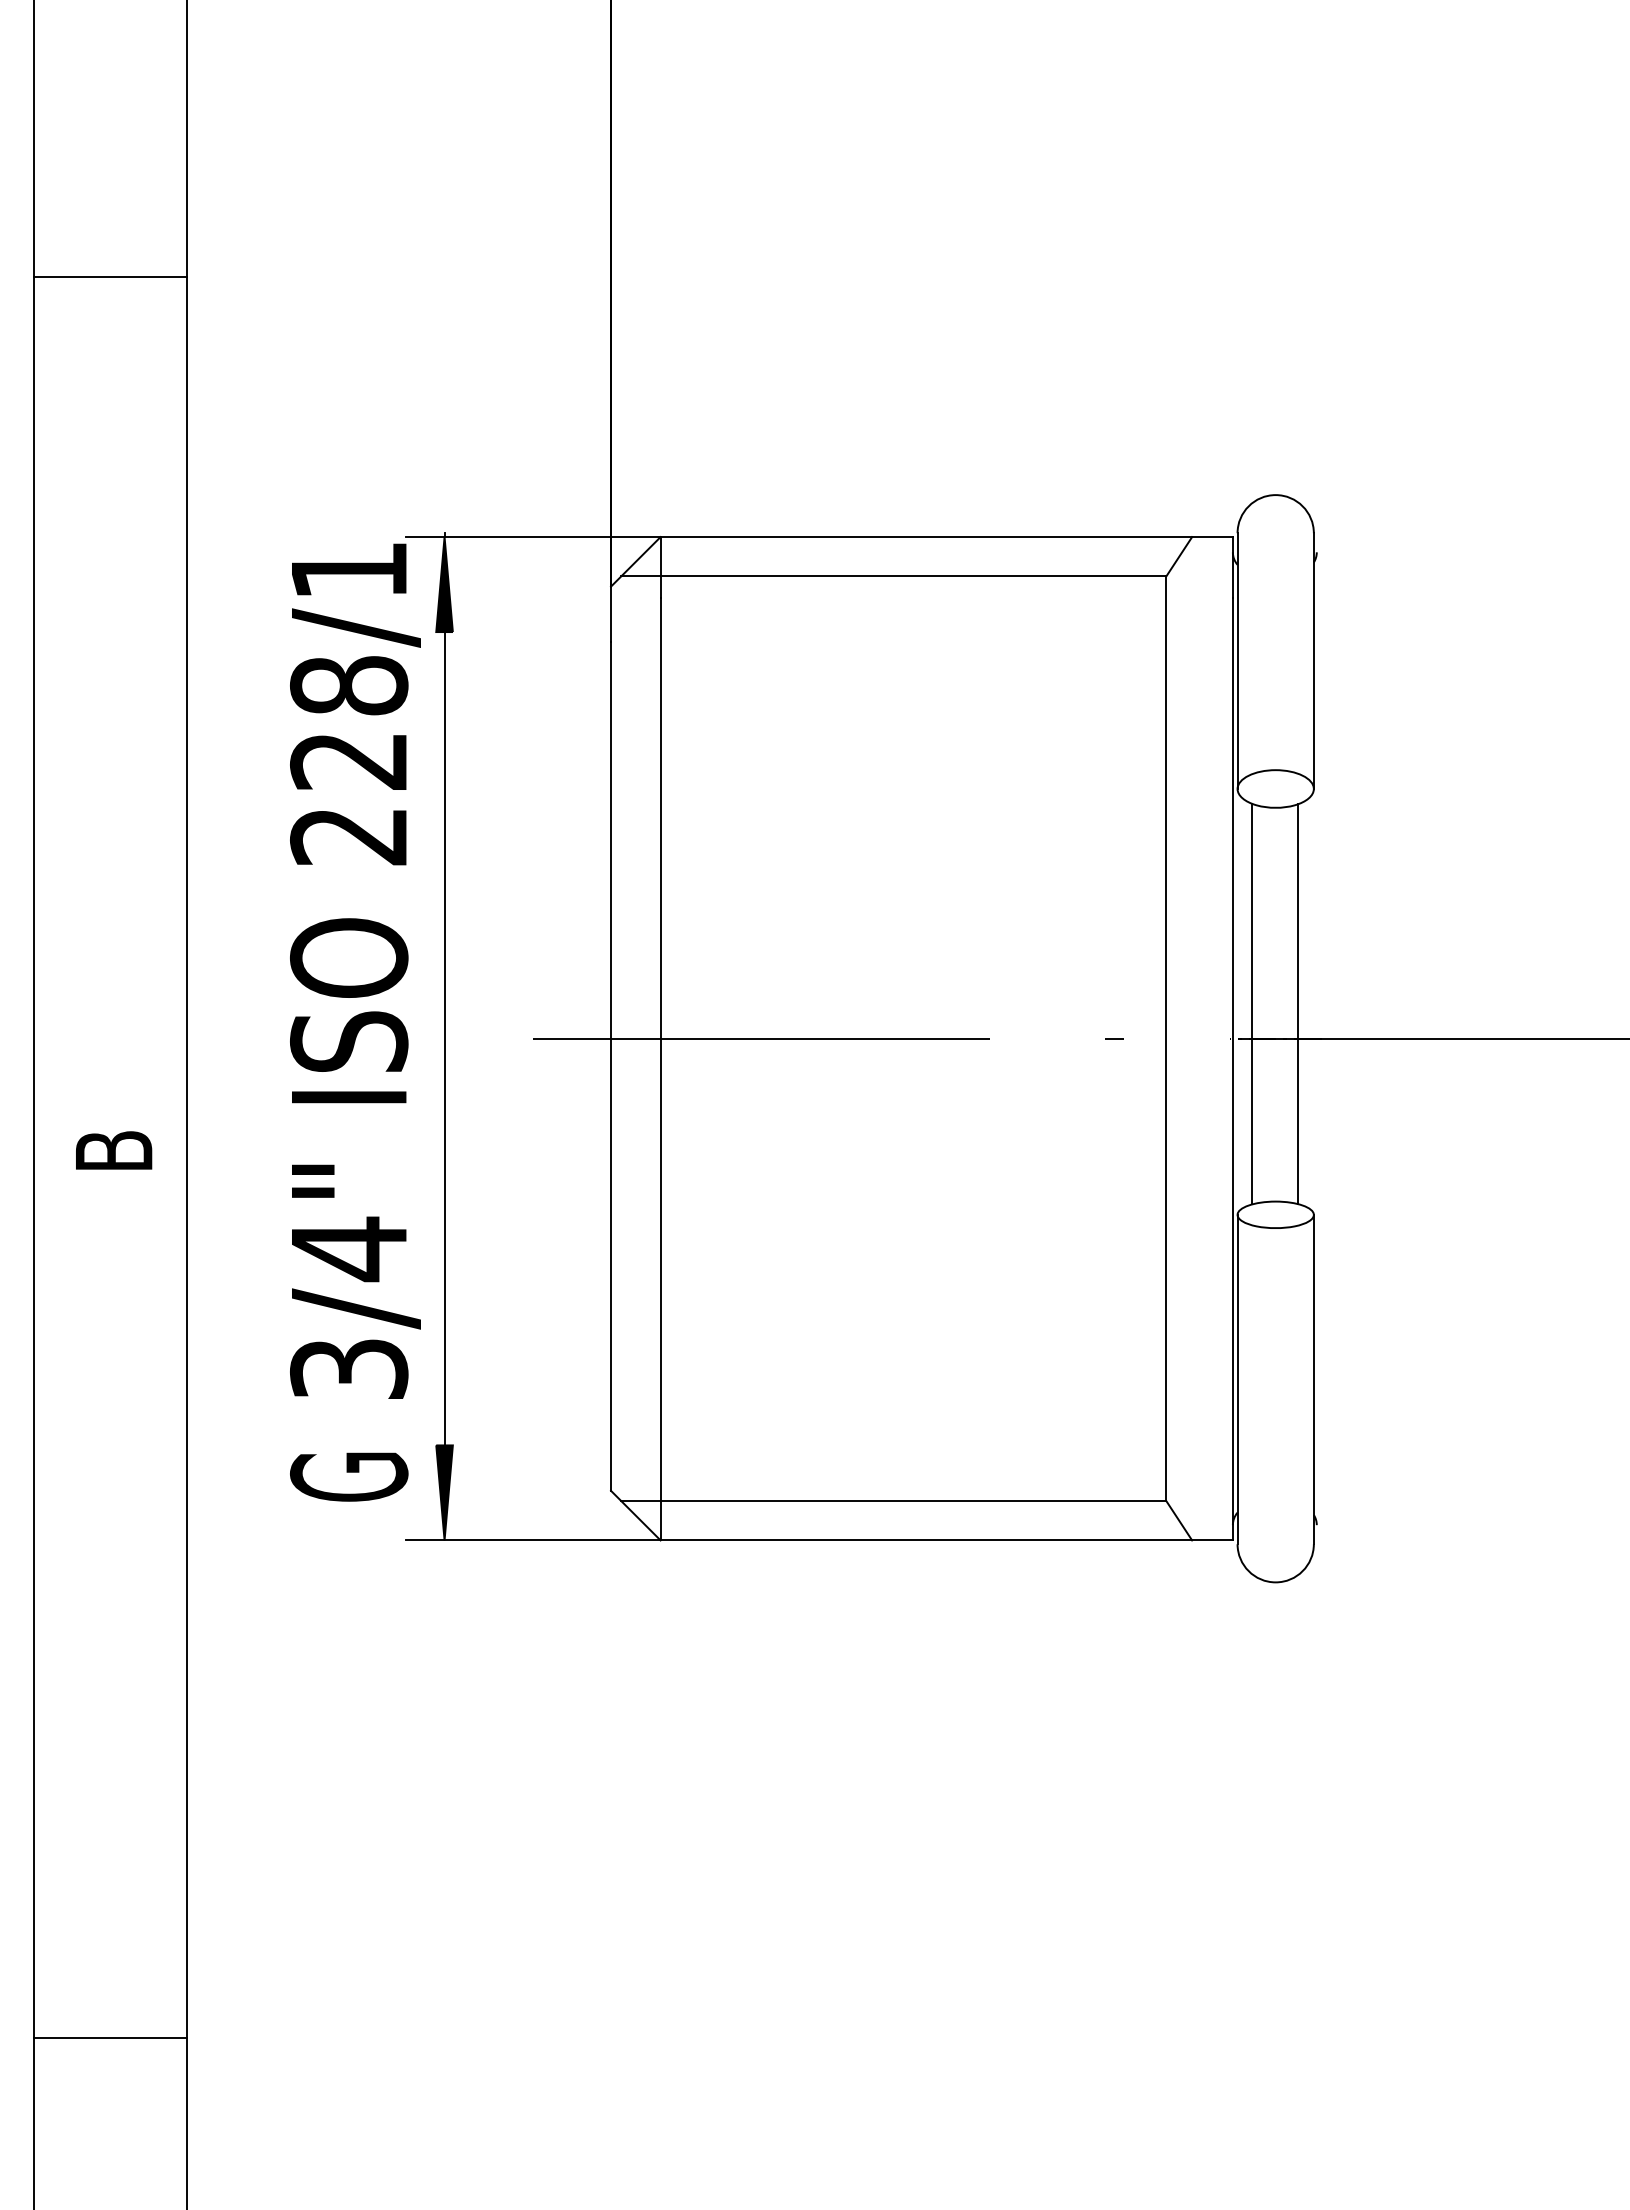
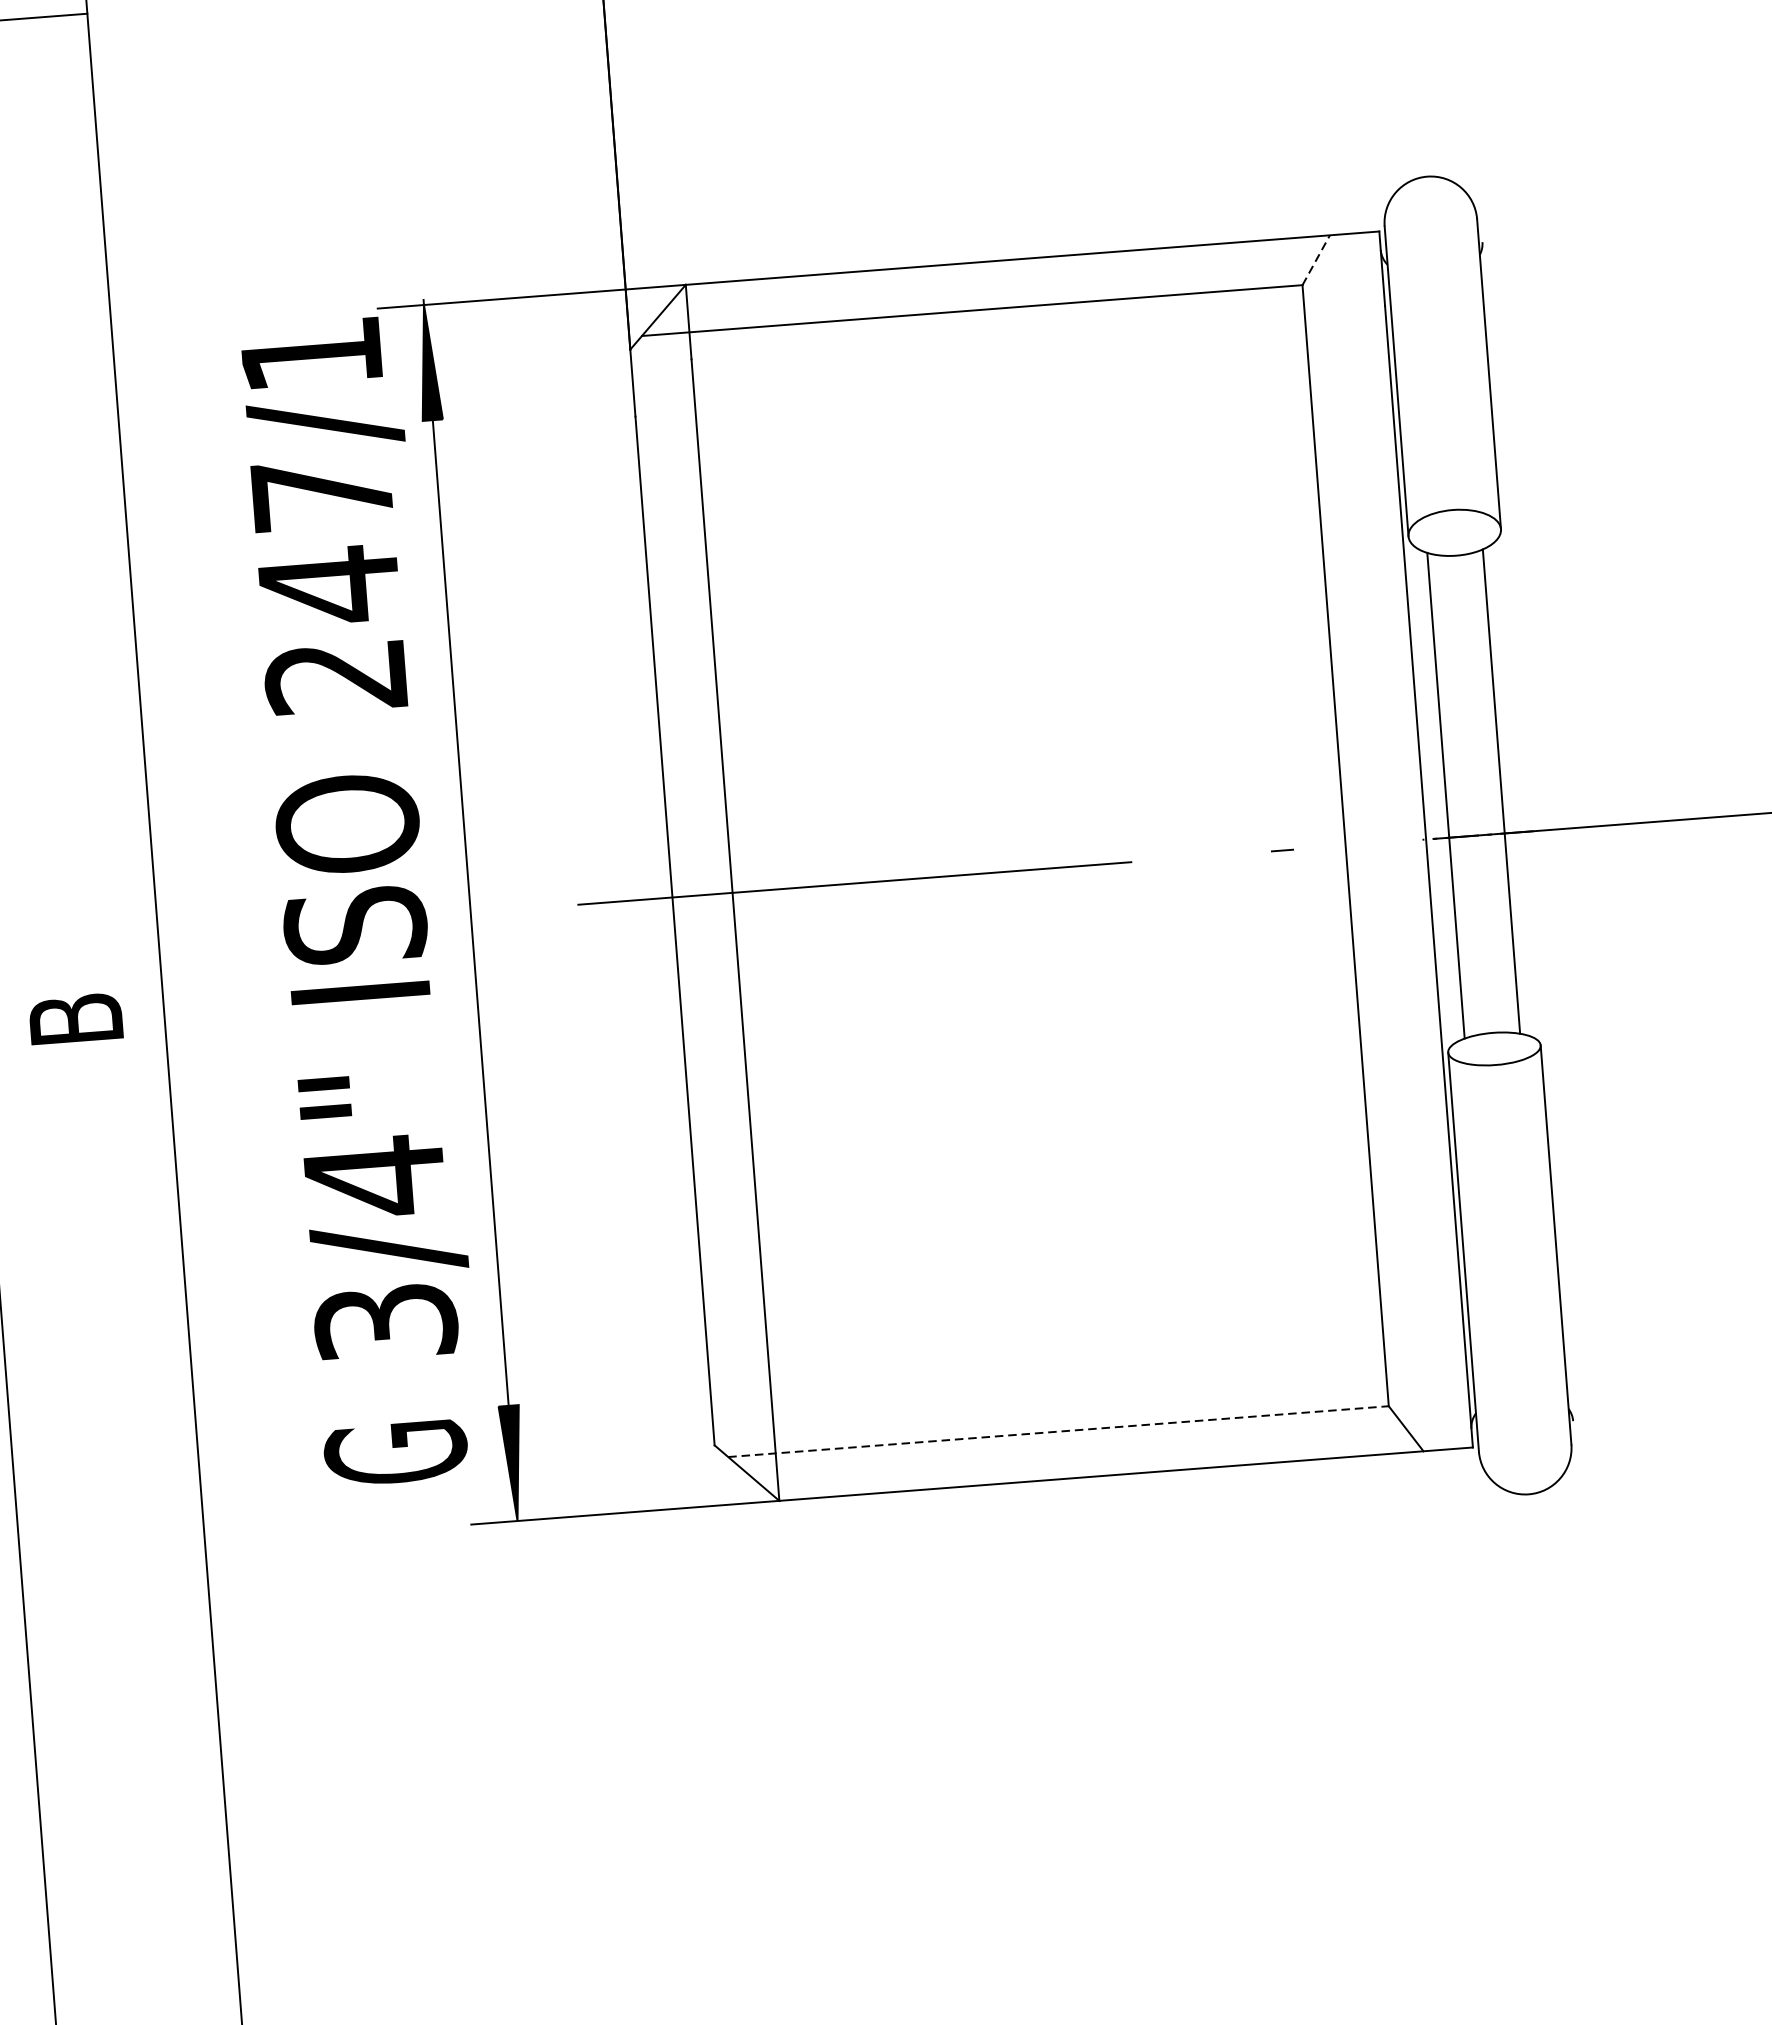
line: (1179, 556) -> (1316, 260), solid -> dashed
text: (349, 724) -> (326, 541), 228/1 -> 247/1
text: (114, 1150) -> (76, 1018), moved
line: (893, 1501) -> (1057, 1431), solid -> dashed

